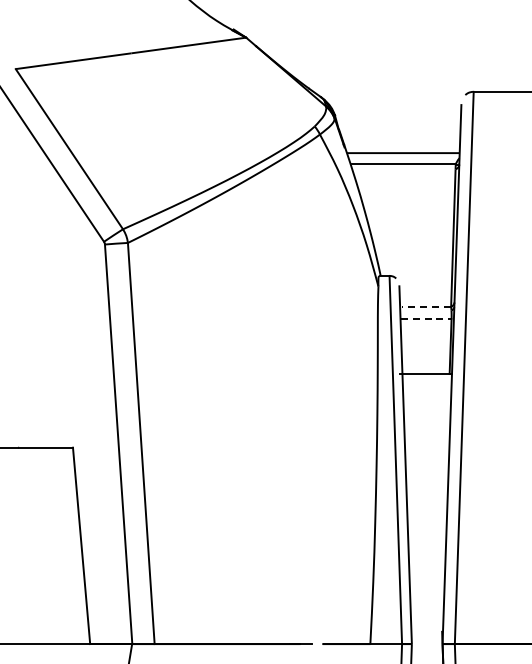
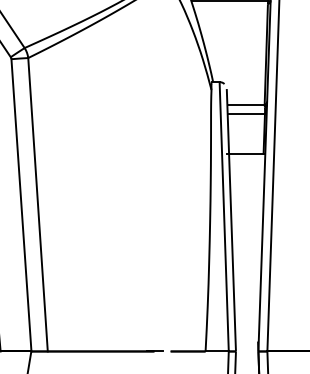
line: (426, 306) -> (246, 104), dashed -> solid
line: (426, 319) -> (246, 114), dashed -> solid

